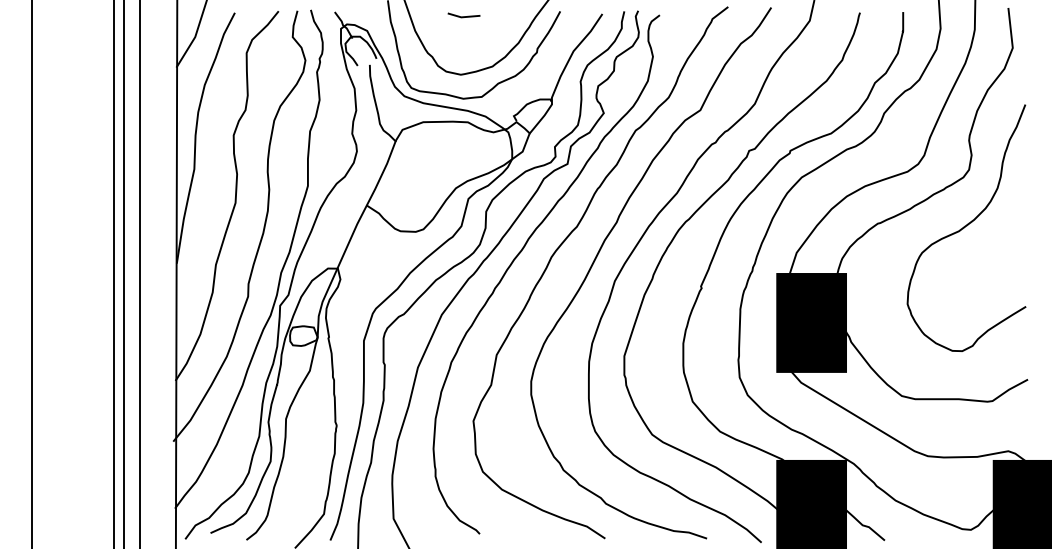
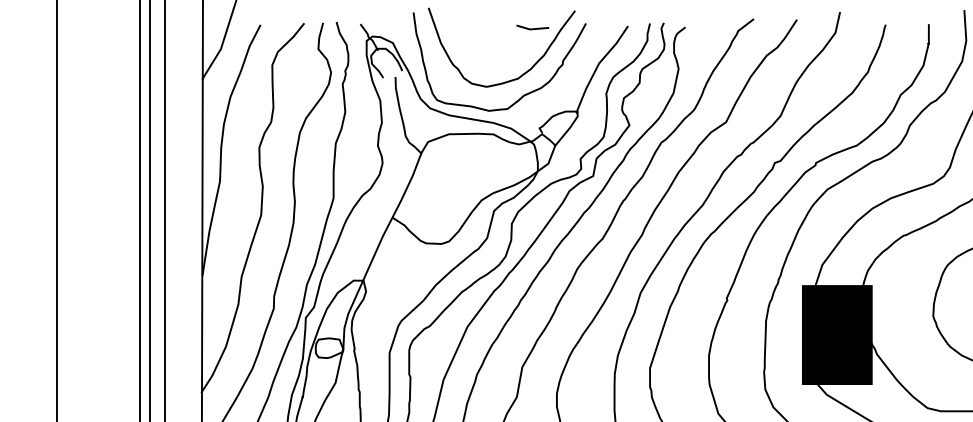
line: (463, 16) -> (532, 28), moved

